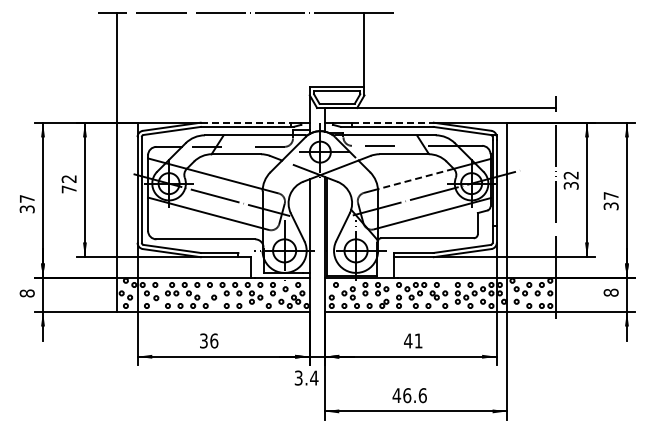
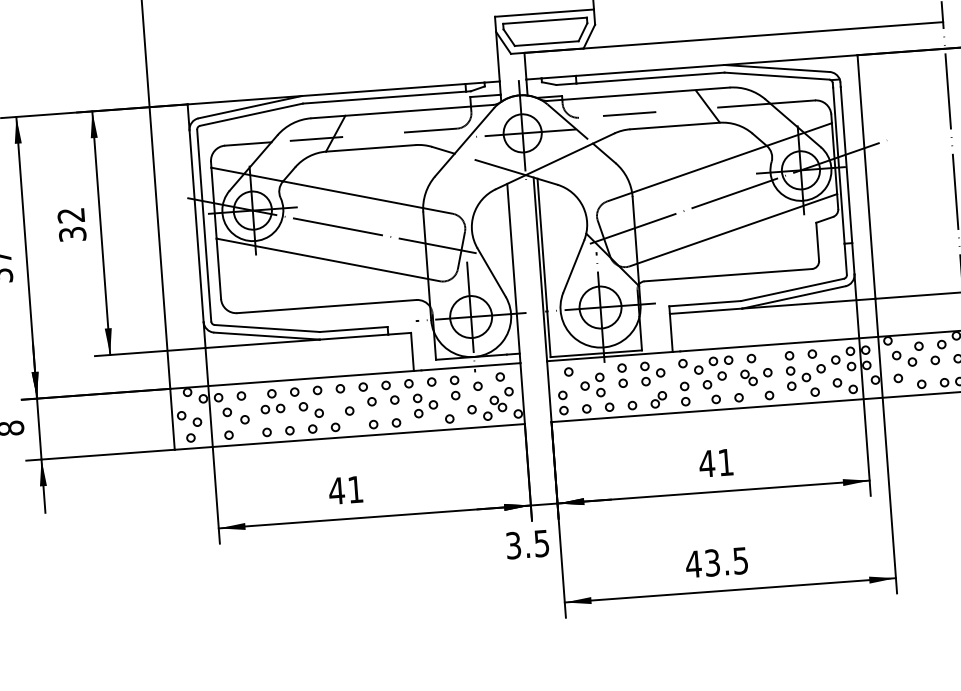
line: (246, 122) -> (384, 89), dashed -> solid
line: (392, 122) -> (649, 70), dashed -> solid
line: (415, 179) -> (698, 170), dashed -> solid
text: (68, 189) -> (71, 234), 72 -> 32
text: (208, 340) -> (345, 489), 36 -> 41
text: (314, 377) -> (542, 542), 3.4 -> 3.5
text: (414, 395) -> (725, 561), 46.6 -> 43.5

